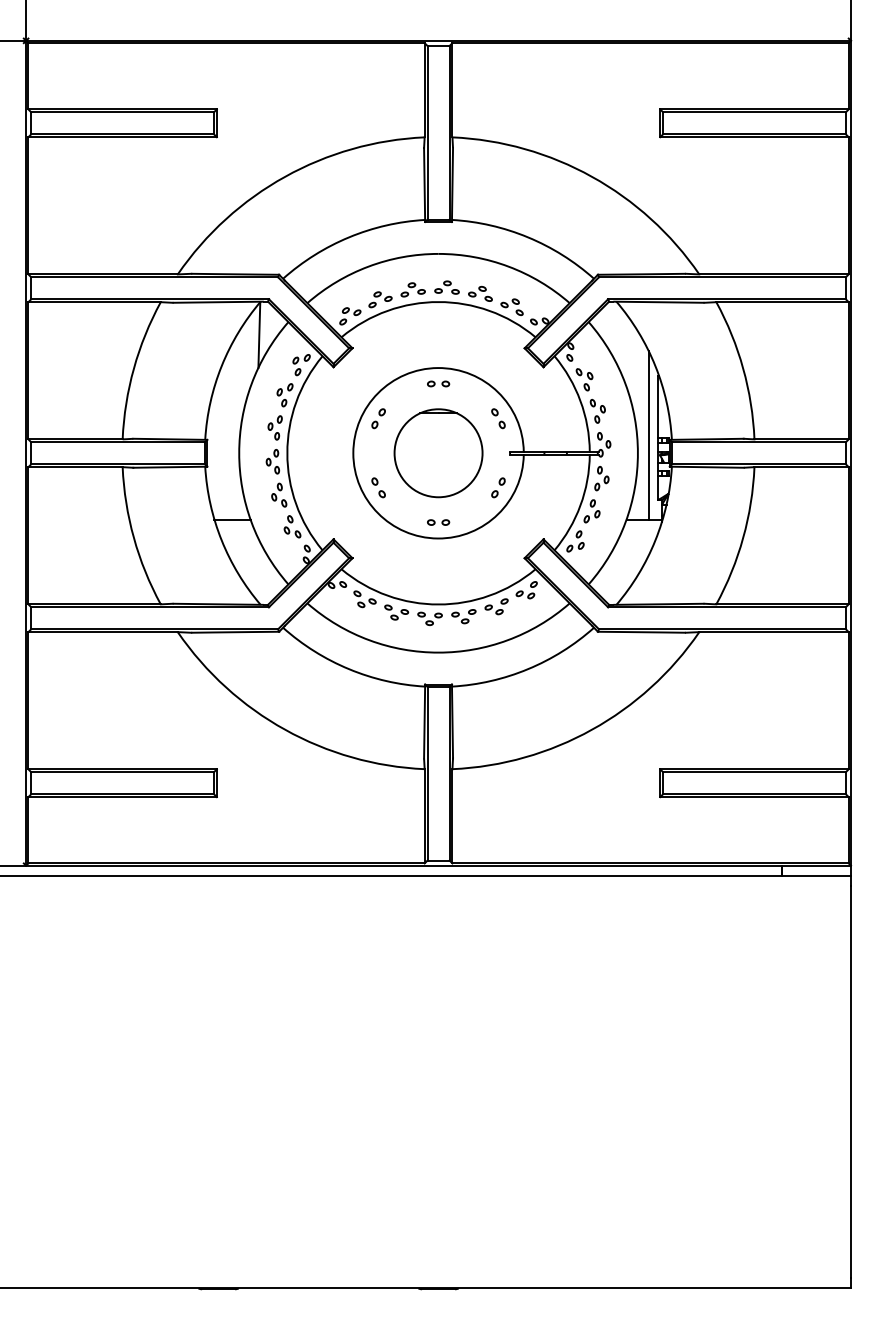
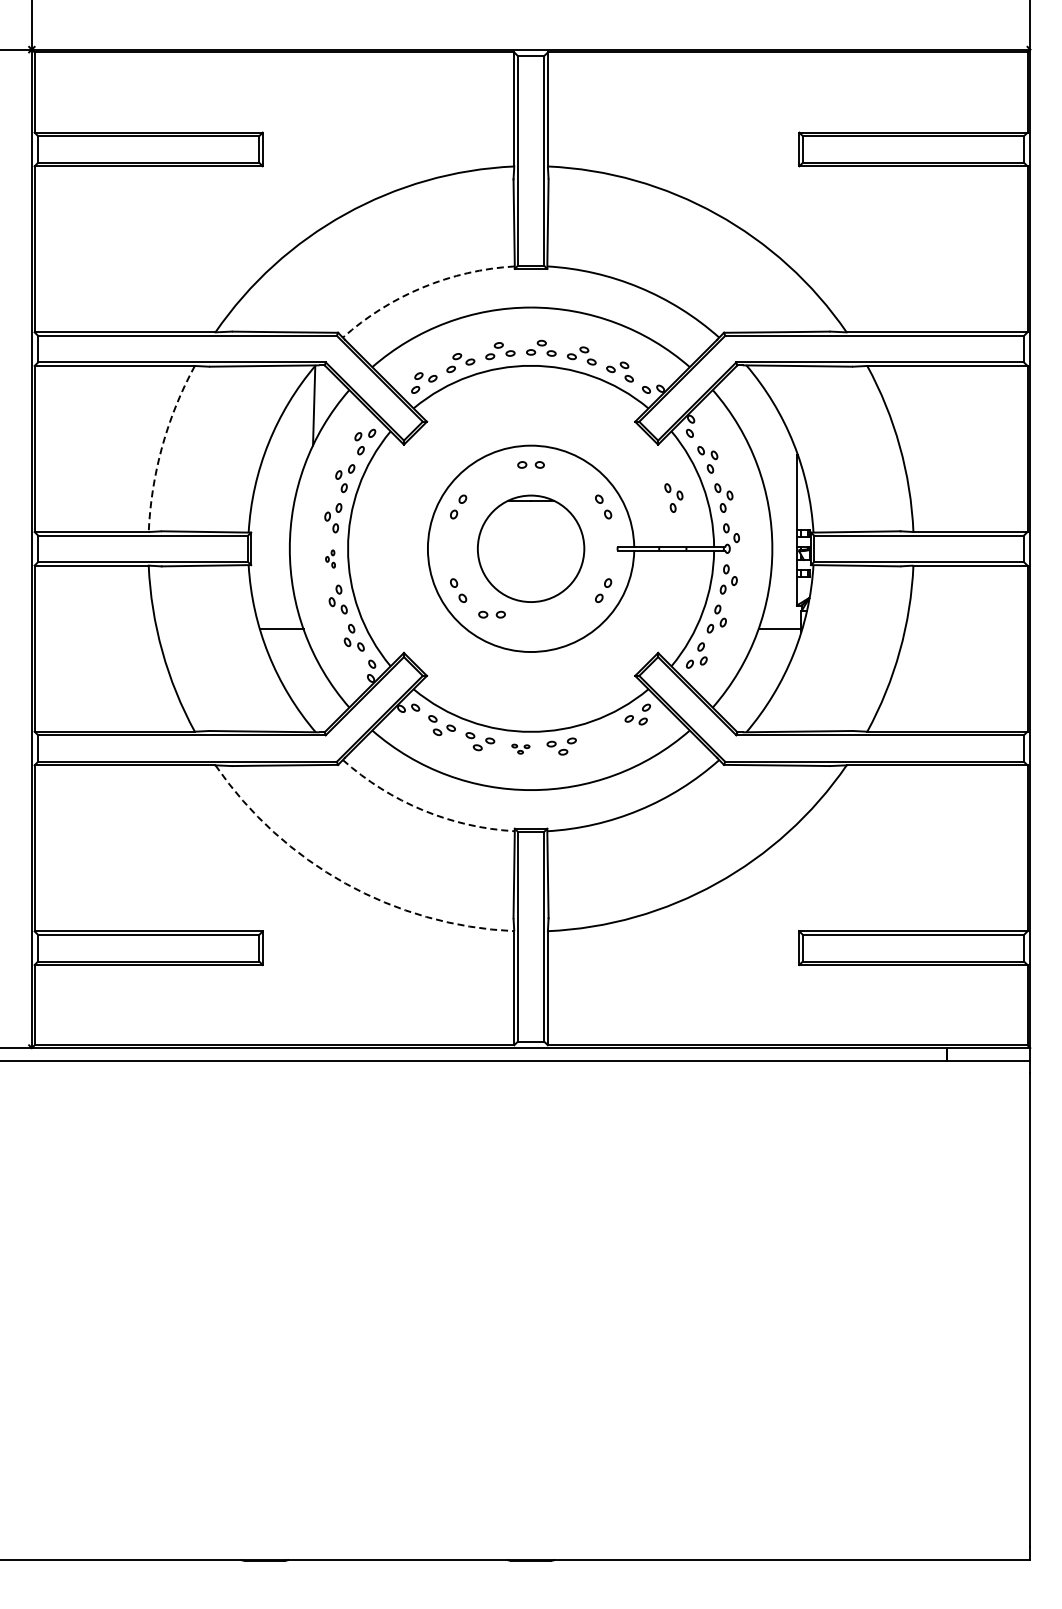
arc: (348, 237) -> (422, 287), solid -> dashed
arc: (134, 368) -> (162, 446), solid -> dashed
part: (556, 410) -> (673, 497), added
line: (648, 435) -> (785, 527), removed
part: (272, 461) -> (330, 558), size x0.6
part: (438, 522) -> (491, 614), moved
part: (495, 606) -> (600, 734), removed
part: (429, 618) -> (520, 748), size x0.6
arc: (348, 669) -> (422, 810), solid -> dashed
arc: (285, 729) -> (345, 883), solid -> dashed

